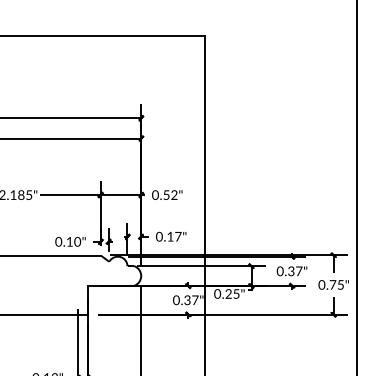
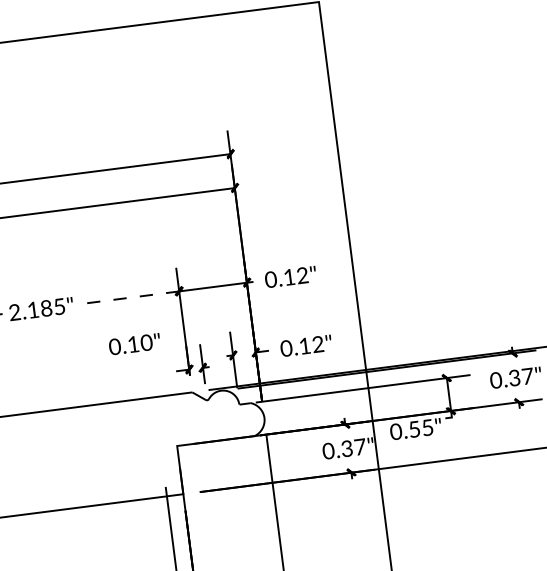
text: (166, 194) -> (289, 276), 0.52" -> 0.12"
line: (69, 195) -> (127, 298), solid -> dashed
text: (178, 236) -> (318, 343), 0.17" -> 0.12"
text: (70, 241) -> (134, 343), moved
text: (228, 293) -> (414, 428), 0.25" -> 0.55"

